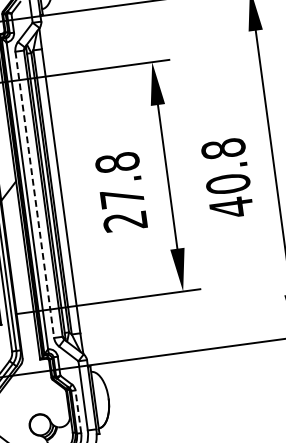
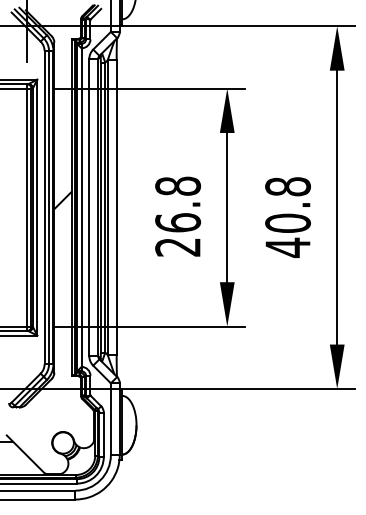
line: (34, 194) -> (89, 207), dashed -> solid
text: (122, 197) -> (178, 222), 27.8 -> 26.8
line: (78, 411) -> (103, 434), dashed -> solid

